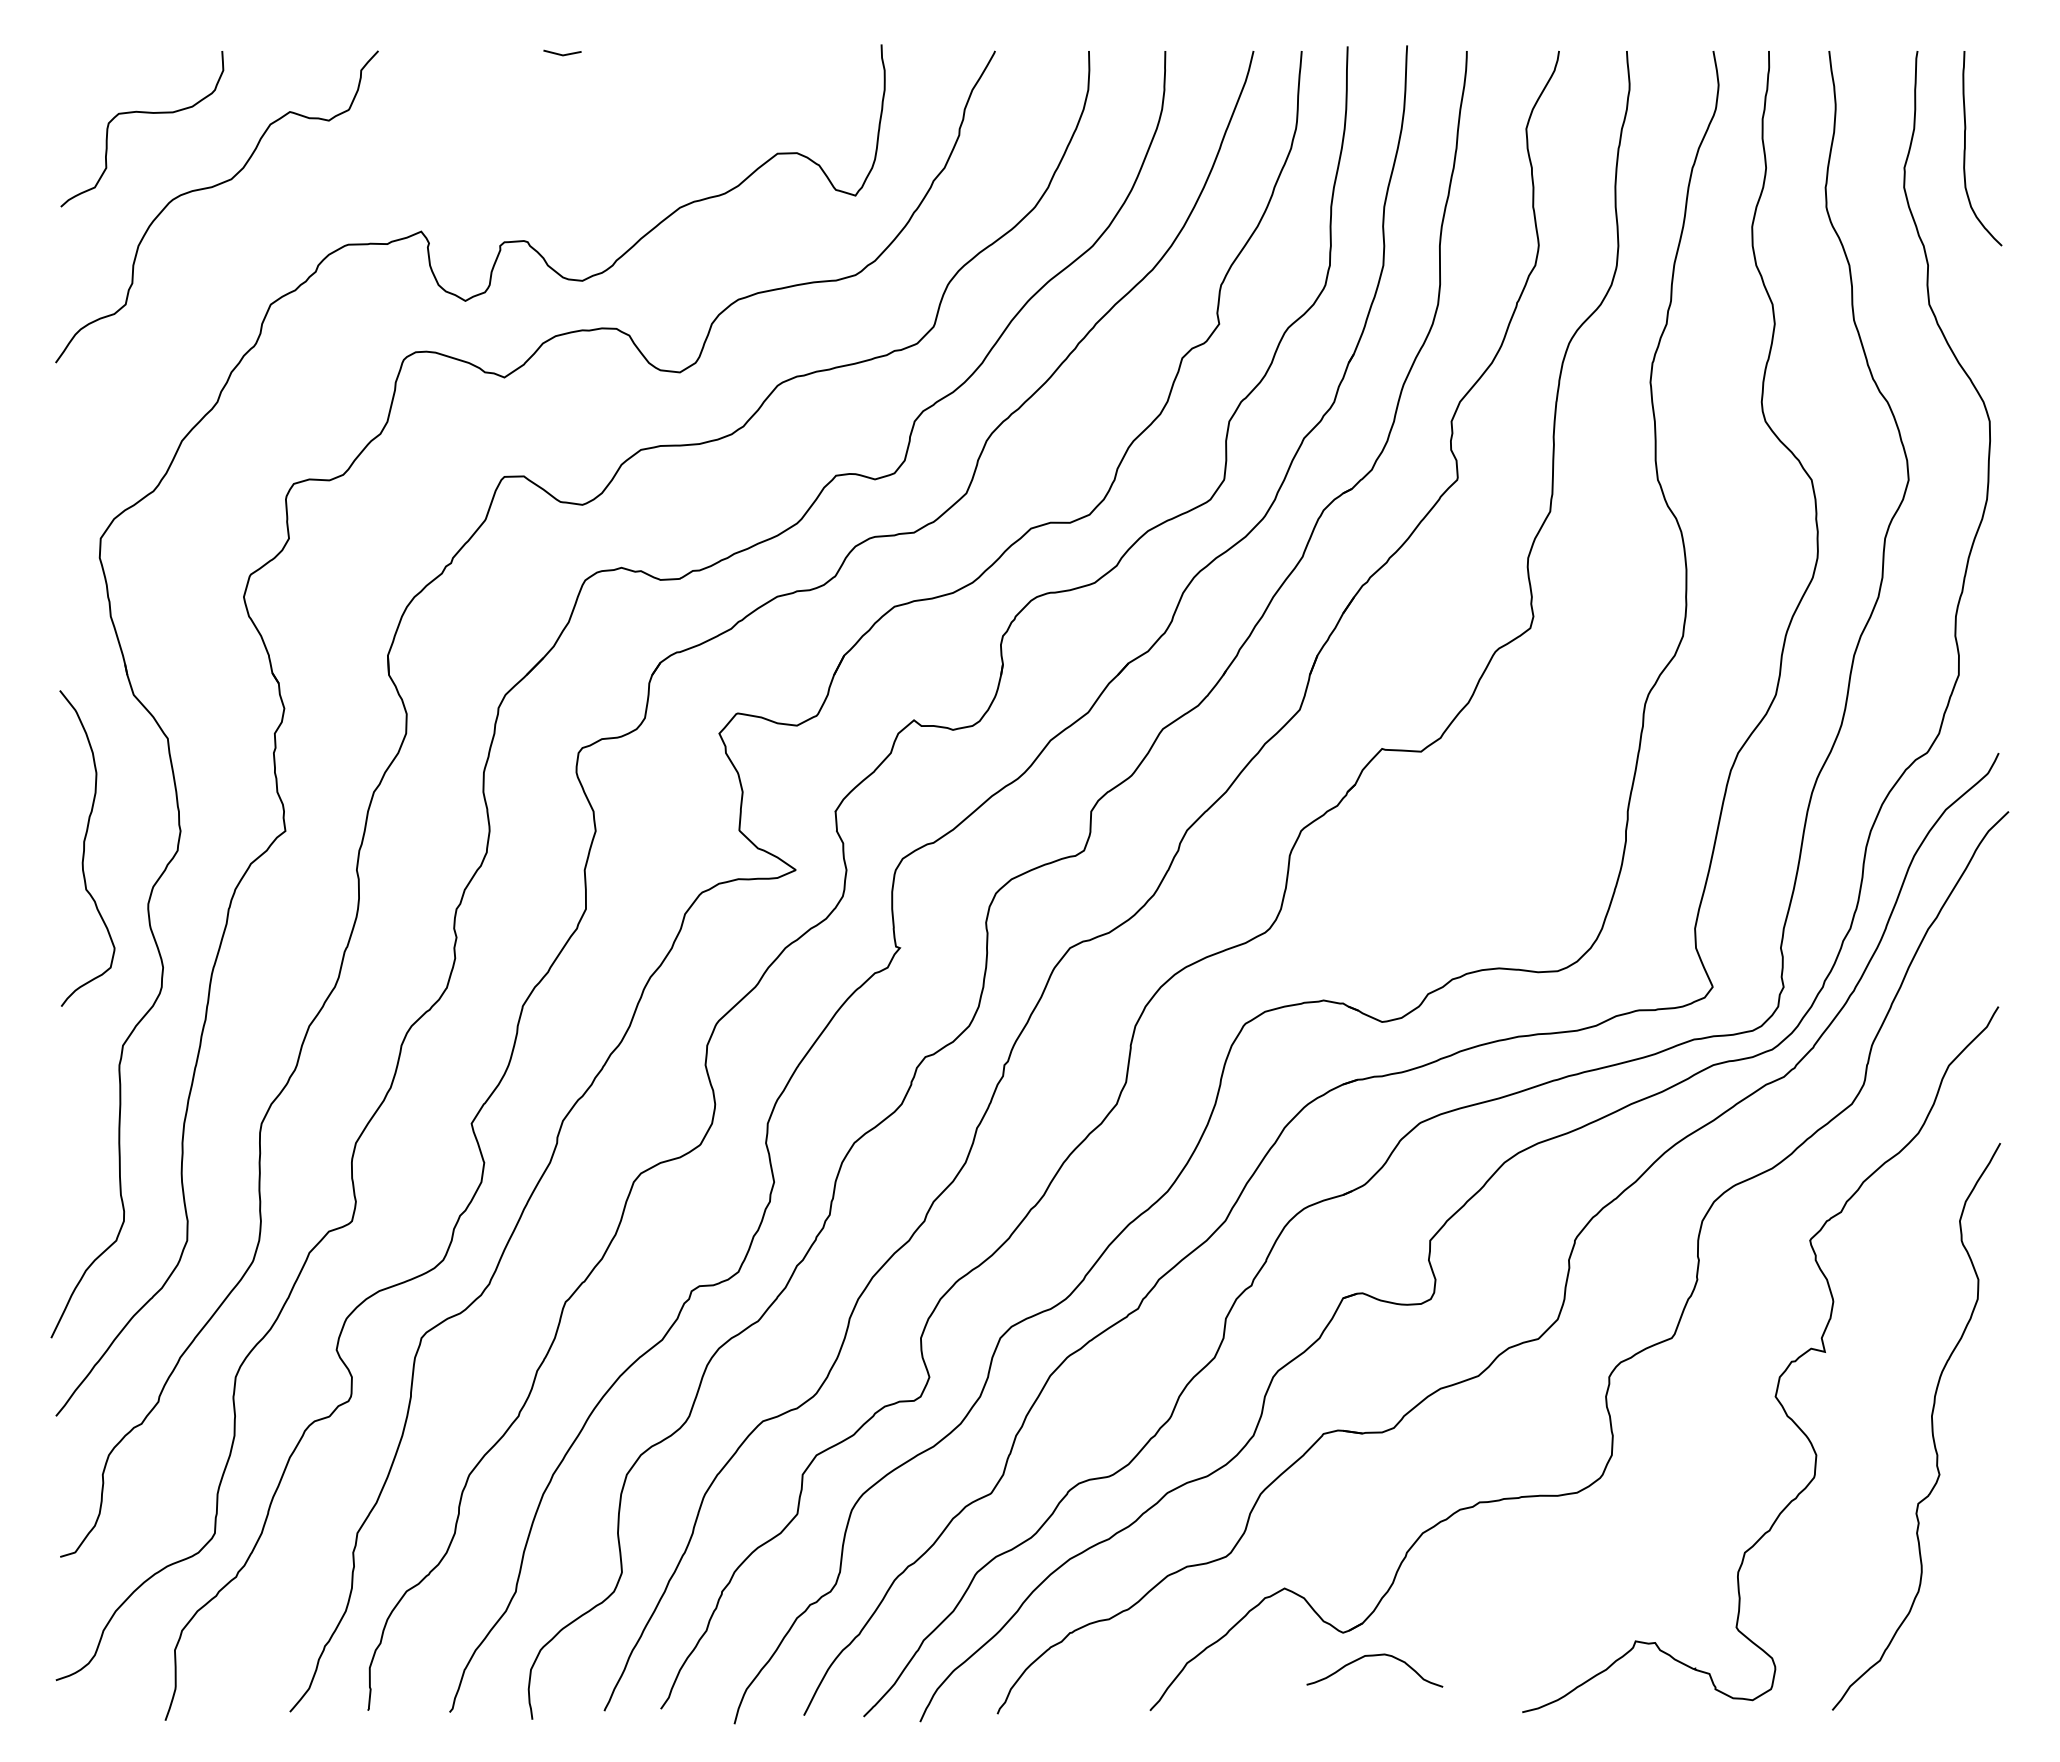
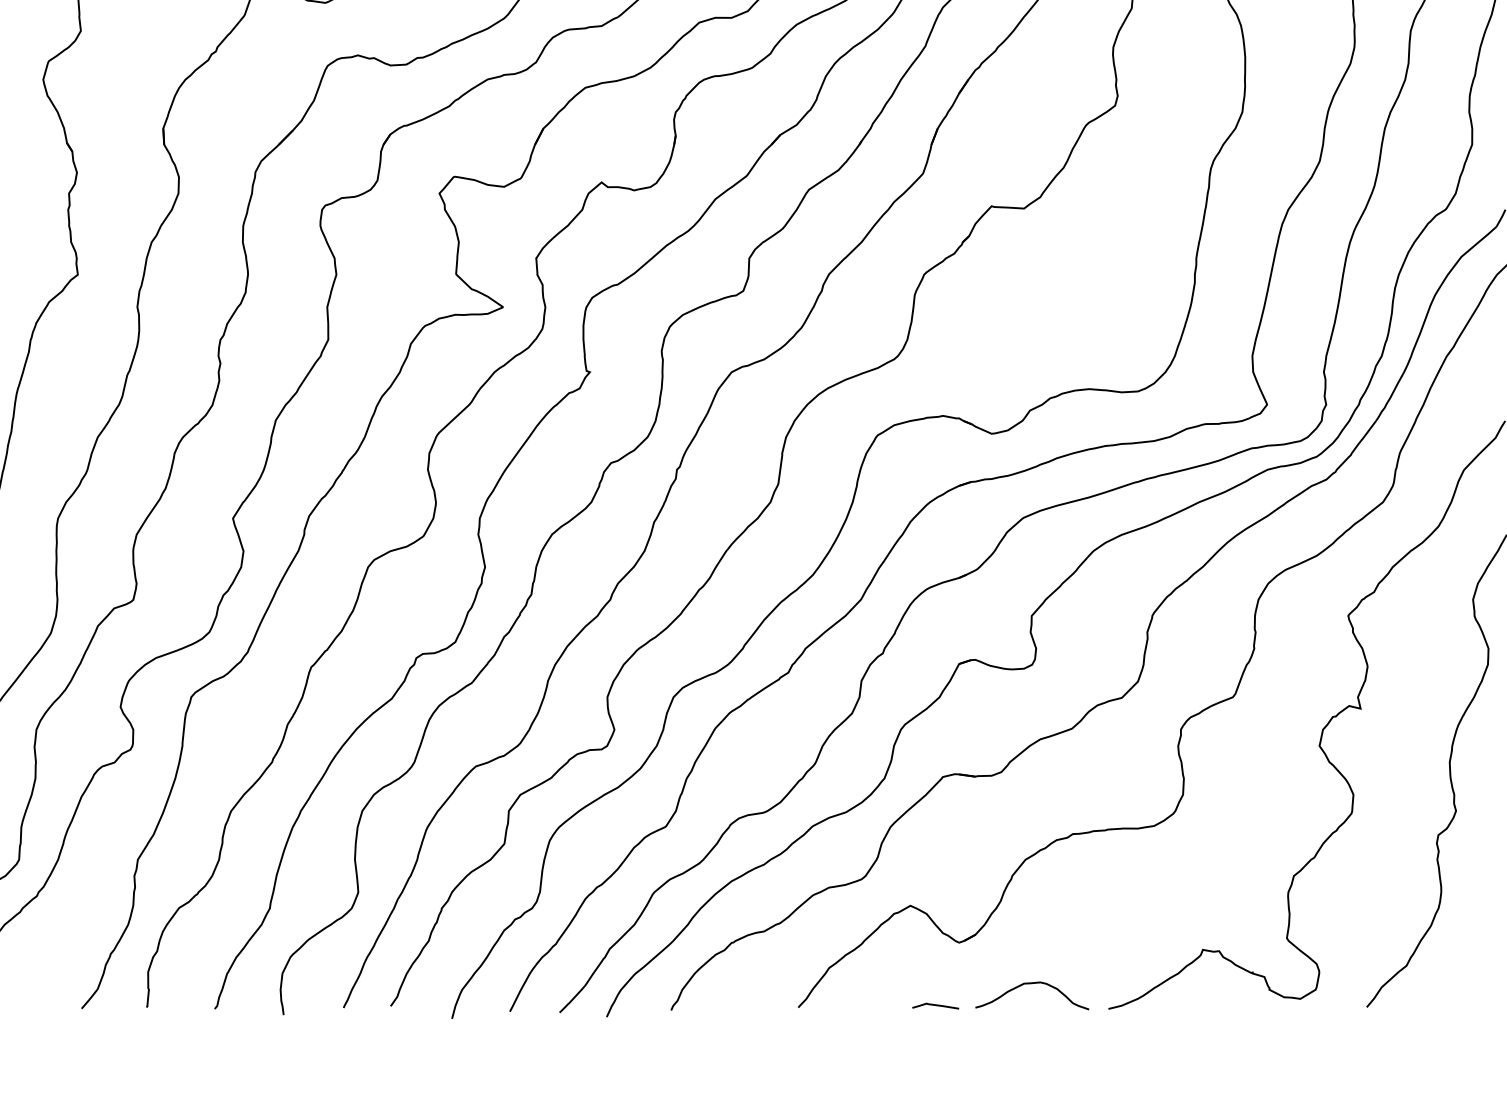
curve: (1374, 1656) -> (1031, 984), moved
curve: (1314, 1708) -> (935, 1005), added

